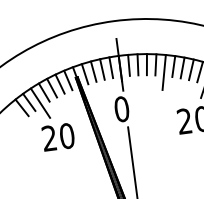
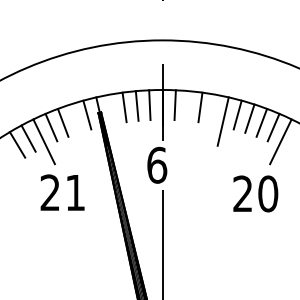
line: (137, 64) -> (187, 105), removed
line: (155, 65) -> (212, 109), removed
line: (84, 74) -> (111, 109), removed
line: (59, 84) -> (74, 118), removed
text: (122, 108) -> (157, 164), 0 -> 6
text: (67, 135) -> (75, 192), 20 -> 21

